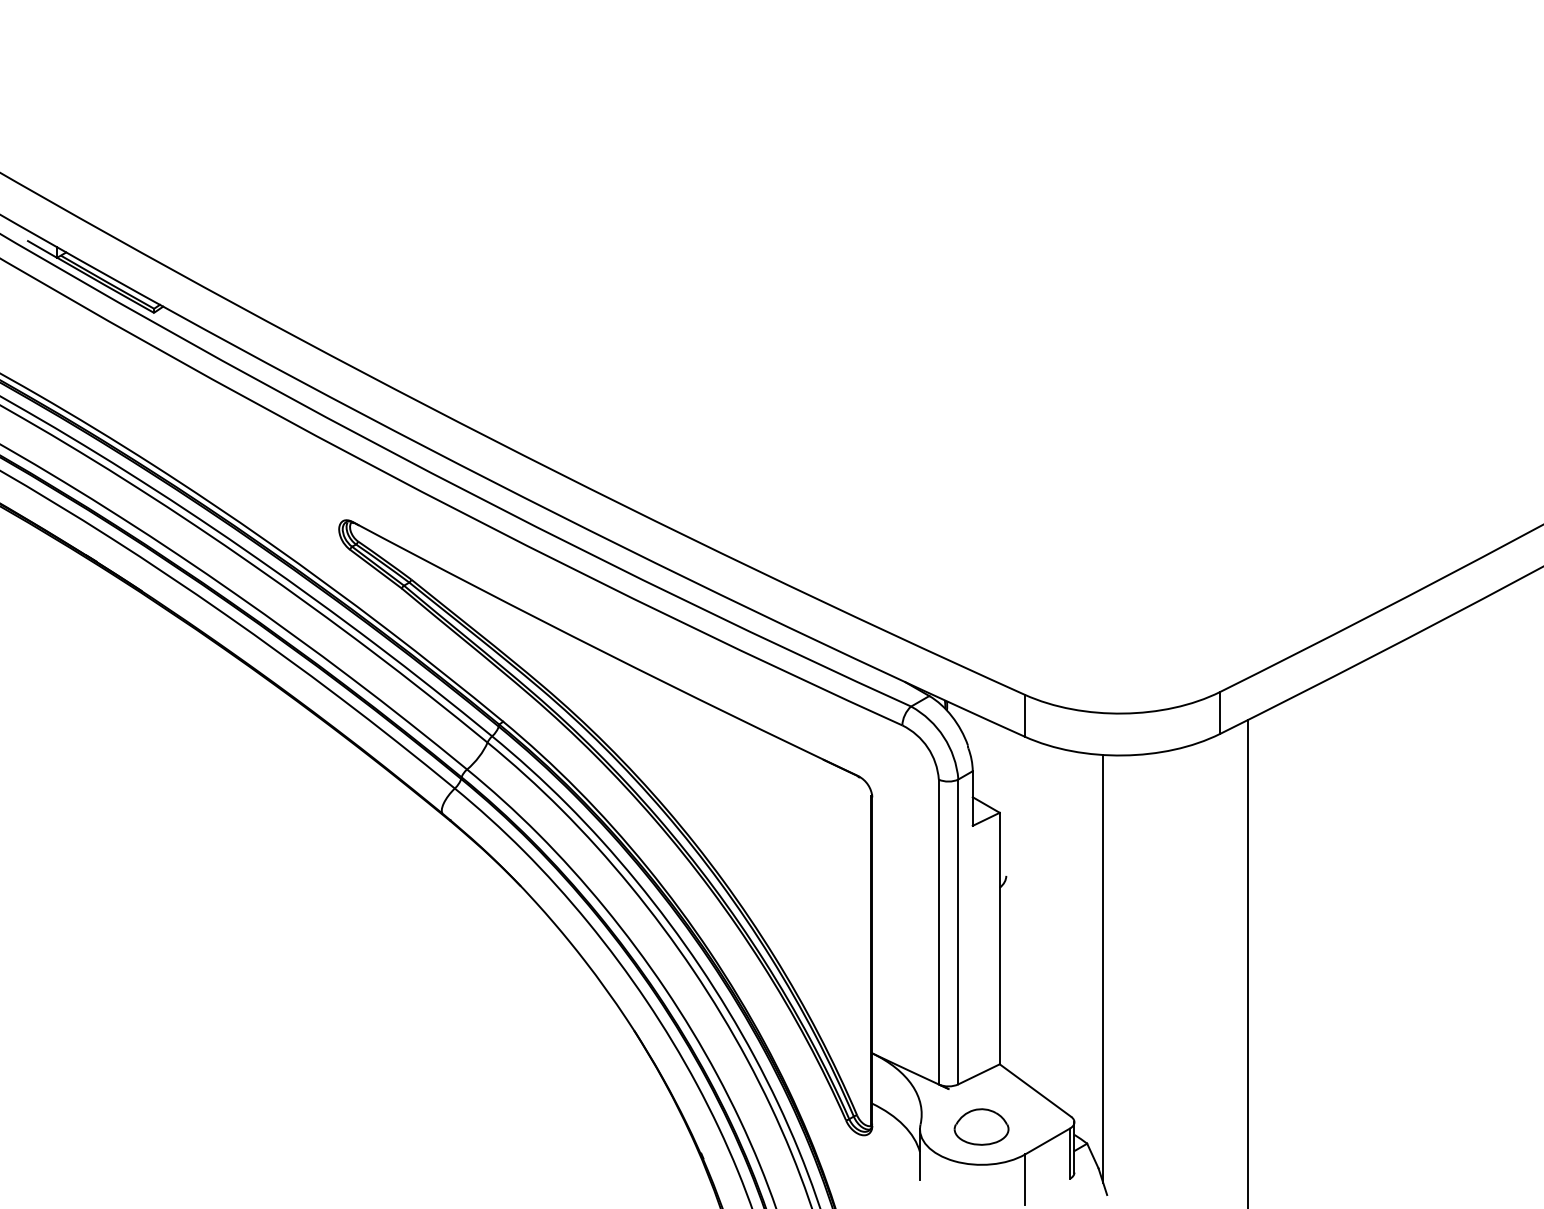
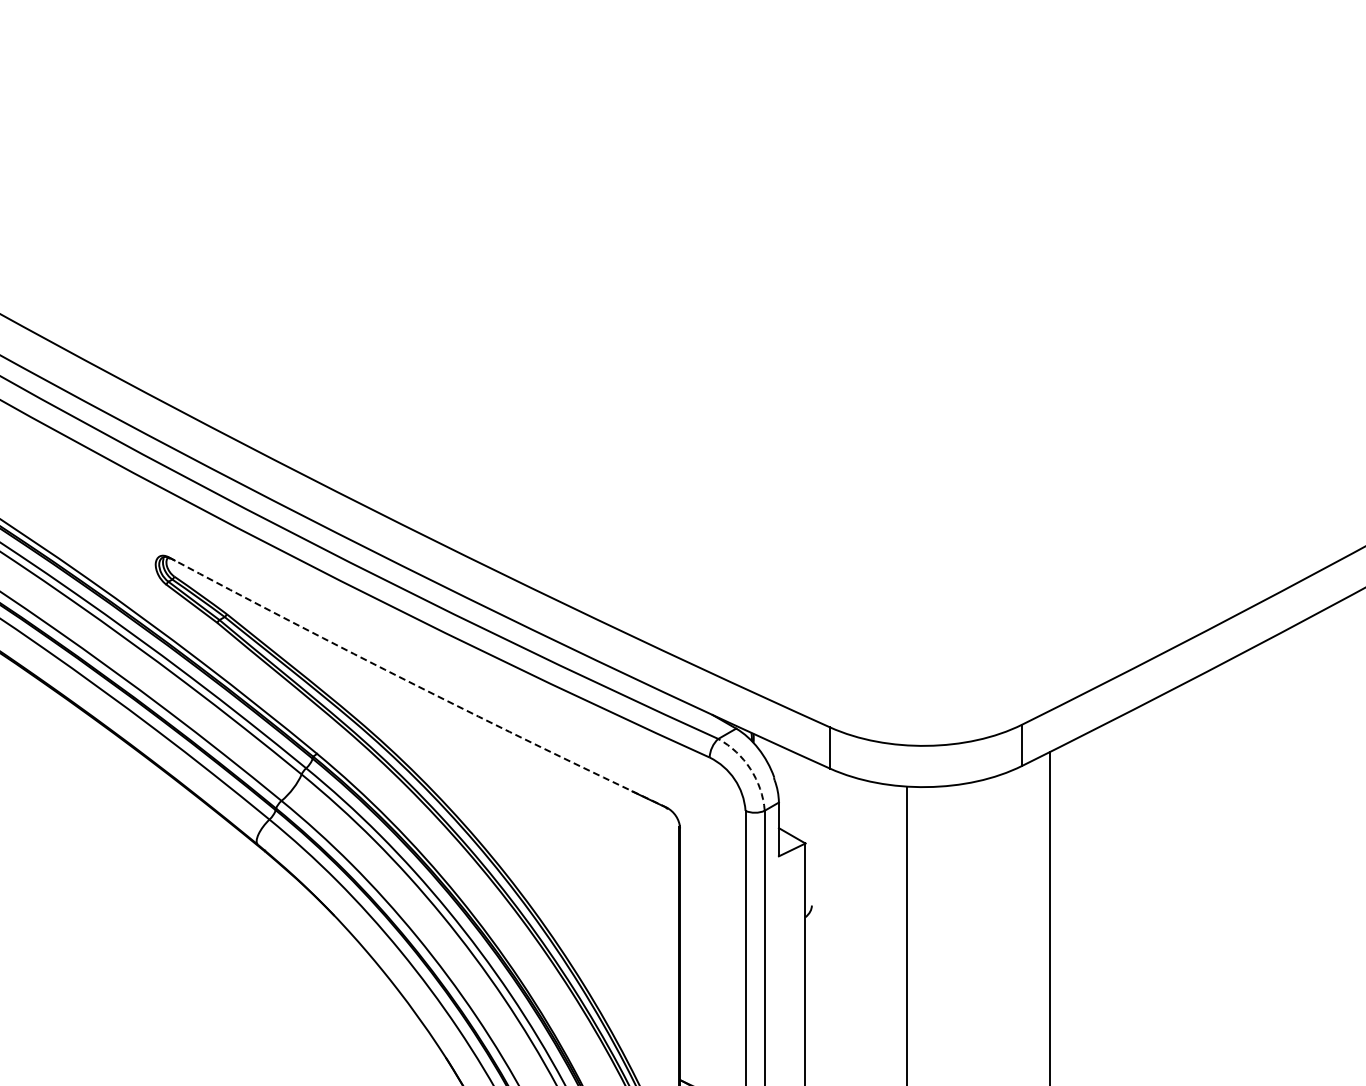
arc: (603, 652) -> (415, 685), solid -> dashed
arc: (943, 737) -> (750, 769), solid -> dashed

